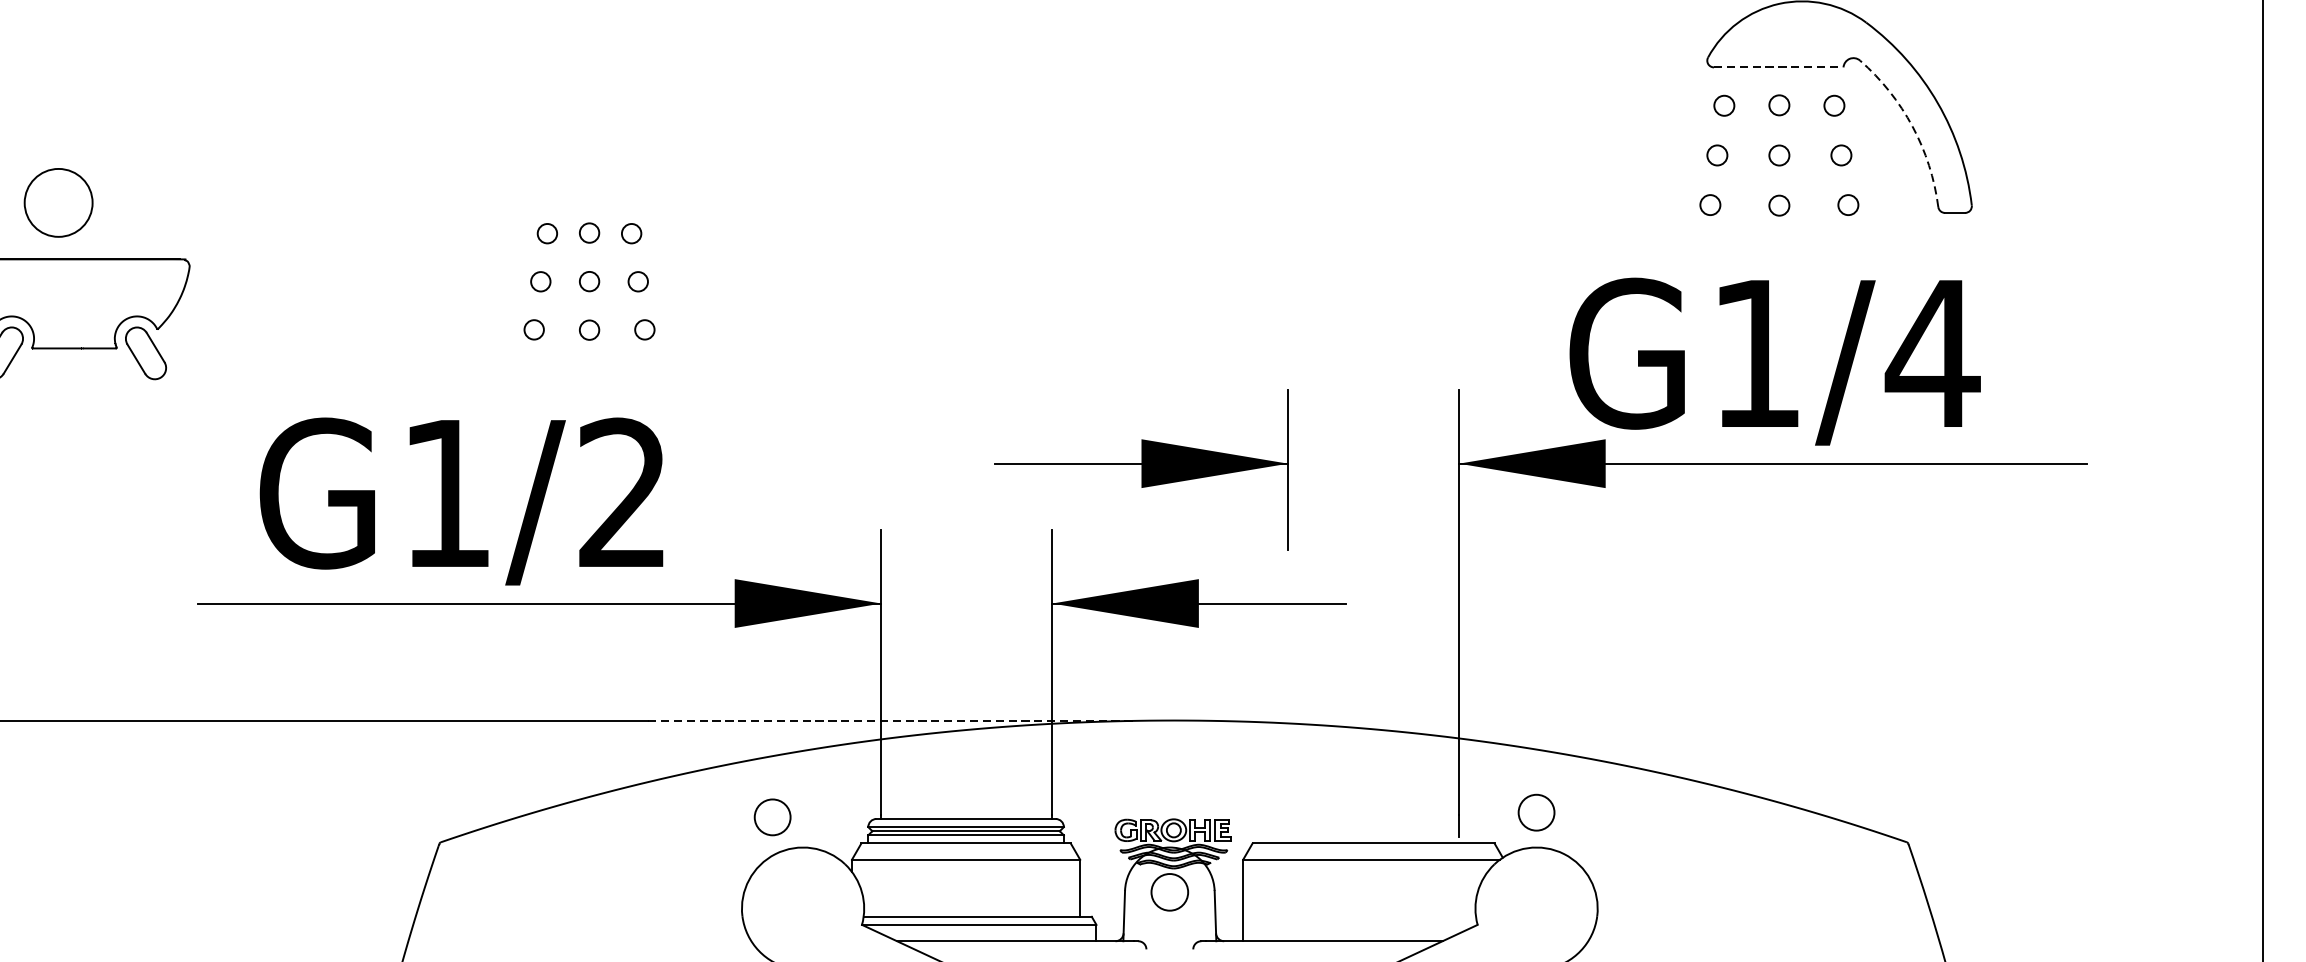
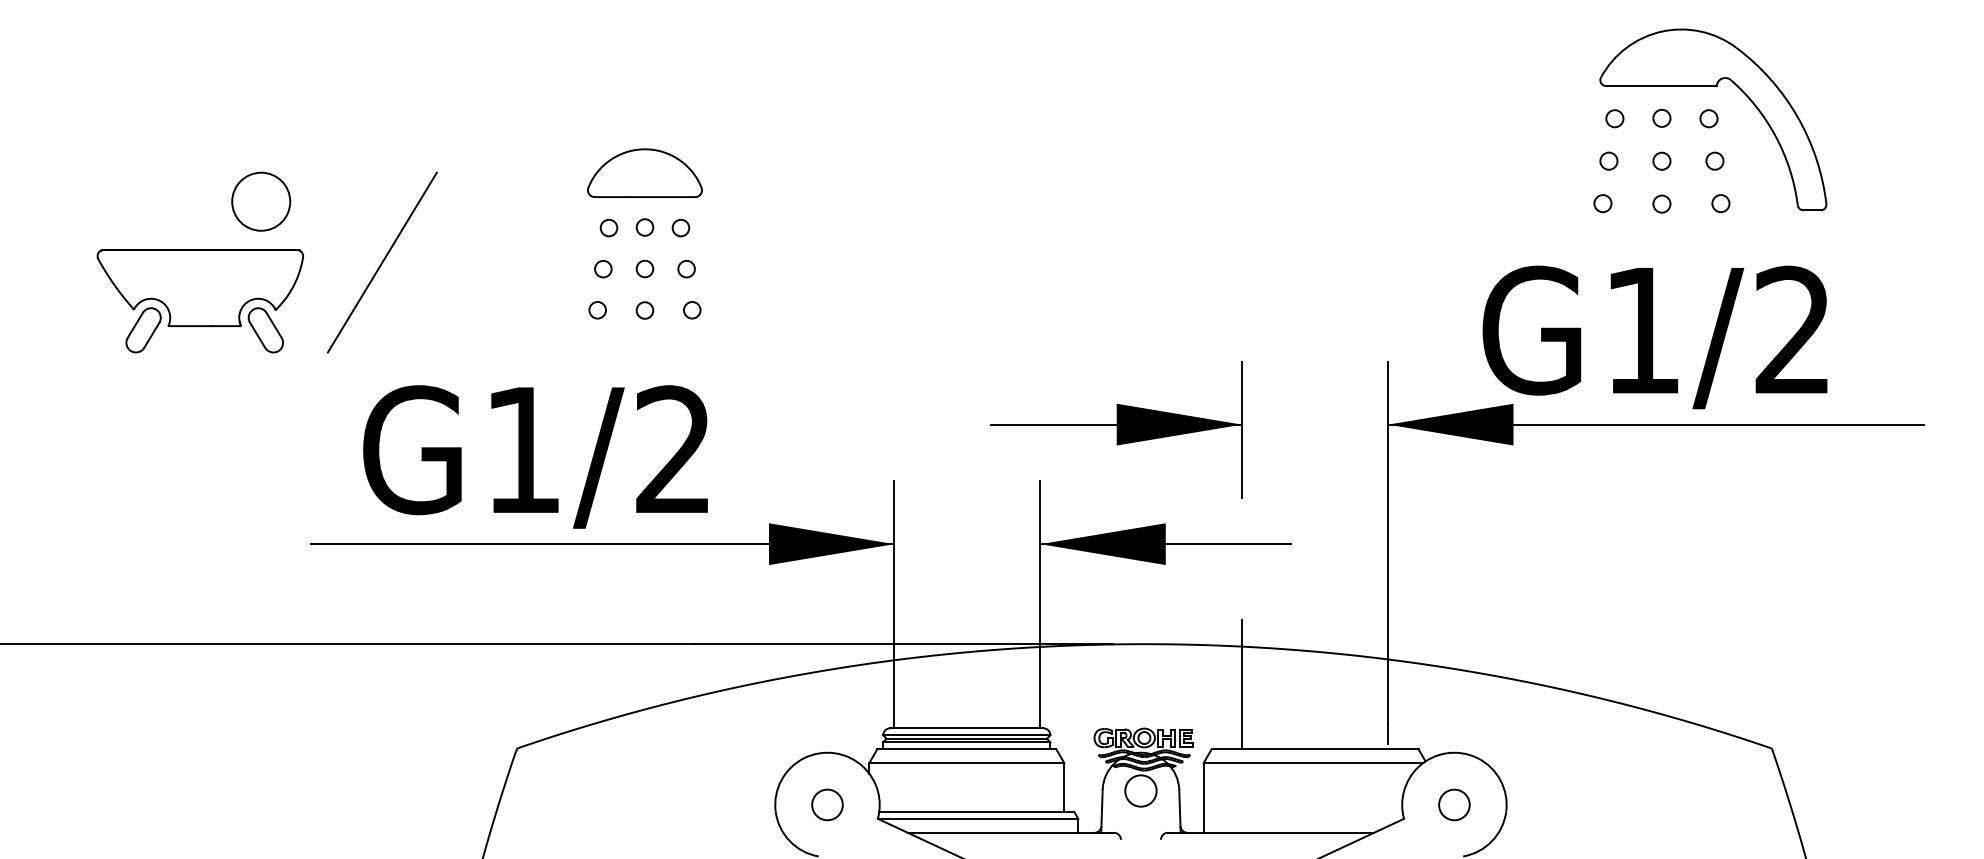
line: (1778, 66) -> (1661, 85), dashed -> solid
arc: (1912, 126) -> (1775, 136), dashed -> solid
part: (588, 168) -> (644, 172), added
circle: (58, 202) -> (261, 201), moved
line: (281, 273) -> (381, 262), added
text: (1933, 352) -> (1793, 329), G1/4 -> G1/2
line: (893, 720) -> (904, 644), dashed -> solid
line: (1288, 767) -> (1242, 684), added
circle: (1536, 812) -> (1454, 804), moved
circle: (772, 816) -> (827, 804), moved

